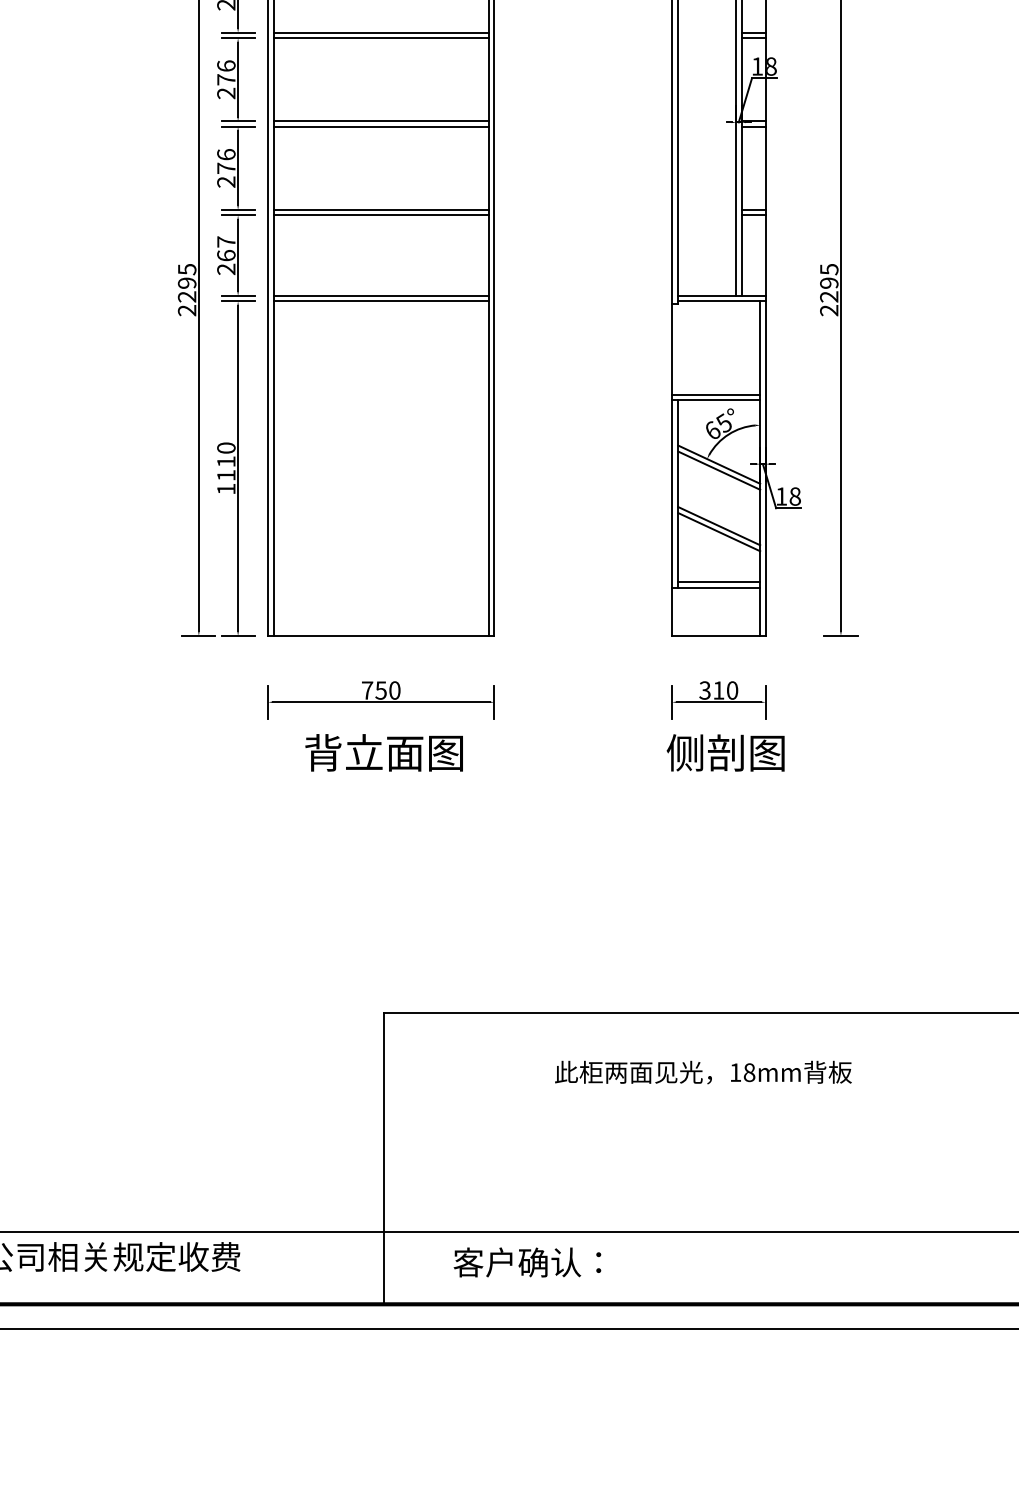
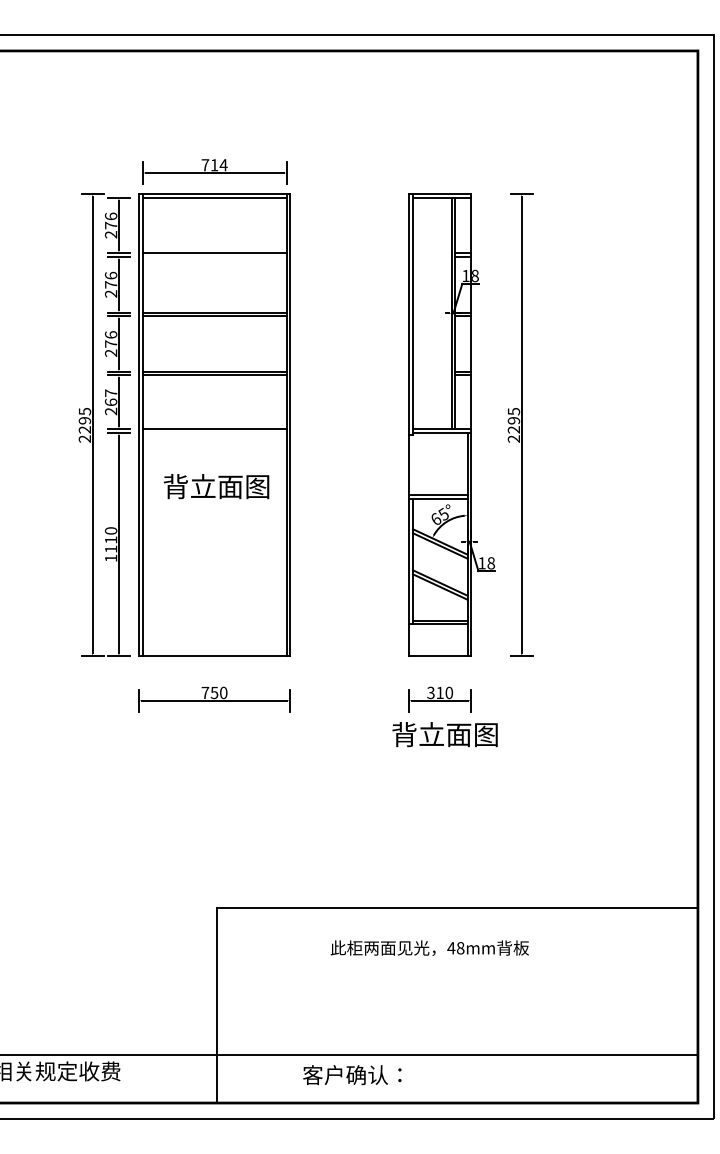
line: (381, 38) -> (214, 257), removed
line: (381, 300) -> (214, 432), removed
text: (384, 752) -> (216, 486), moved
text: (725, 752) -> (444, 734), 侧剖图 -> 背立面图
text: (735, 1073) -> (451, 948), 18mm -> 48mm
text: (527, 1263) -> (352, 1075), moved

